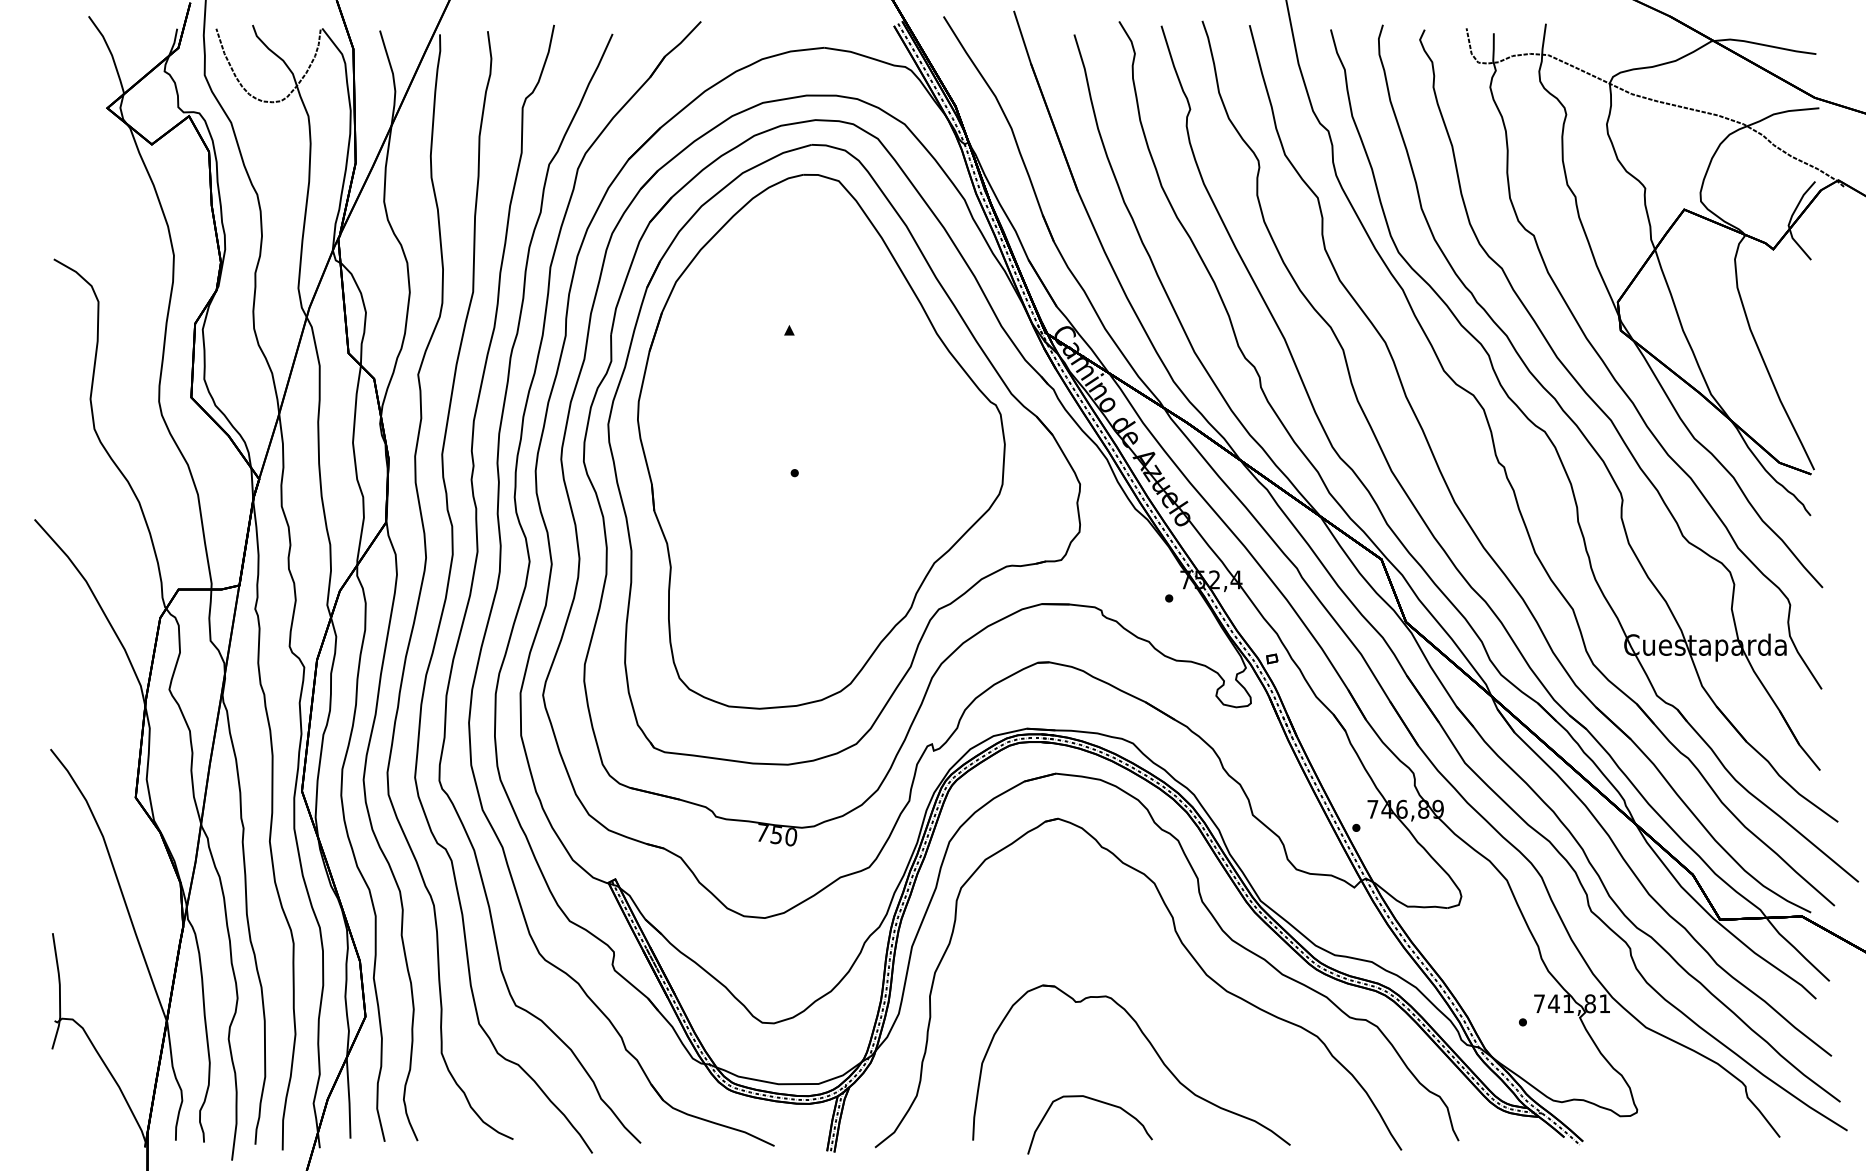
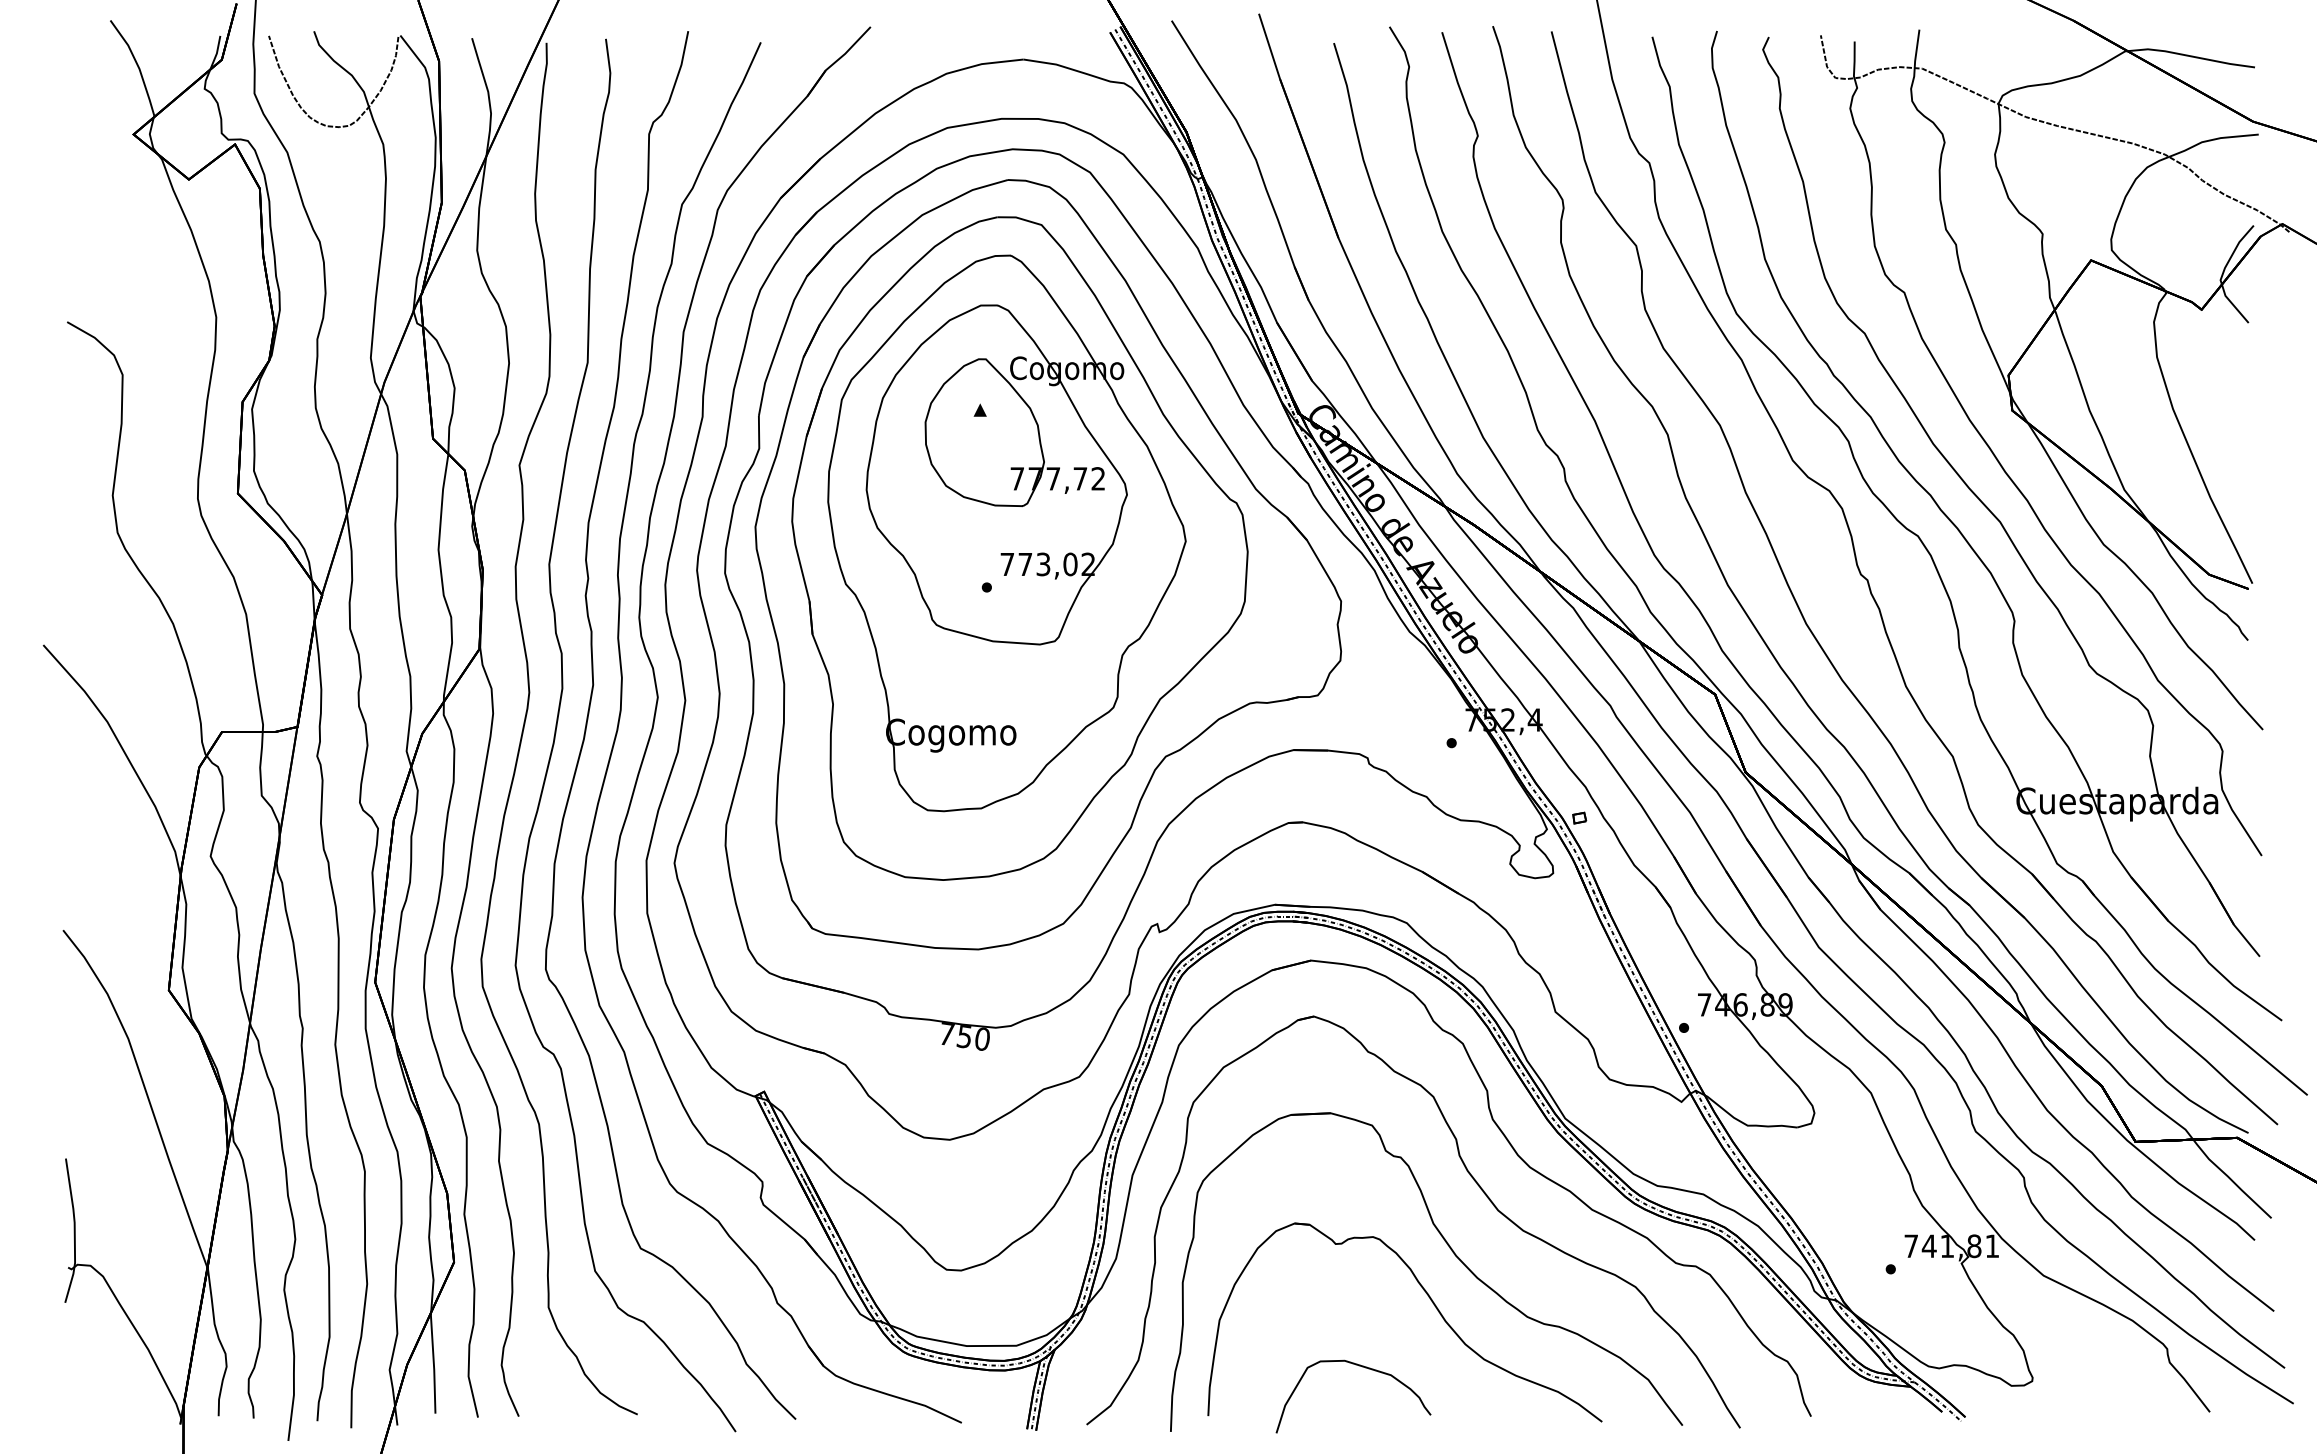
part: (810, 429) -> (1006, 533), added
part: (1169, 1008) -> (1451, 1251), added

